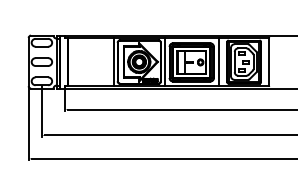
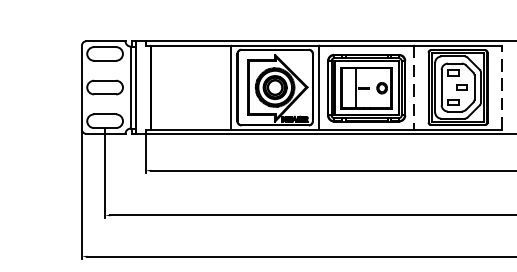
line: (218, 62) -> (413, 88), solid -> dashed
line: (269, 62) -> (502, 88), solid -> dashed

